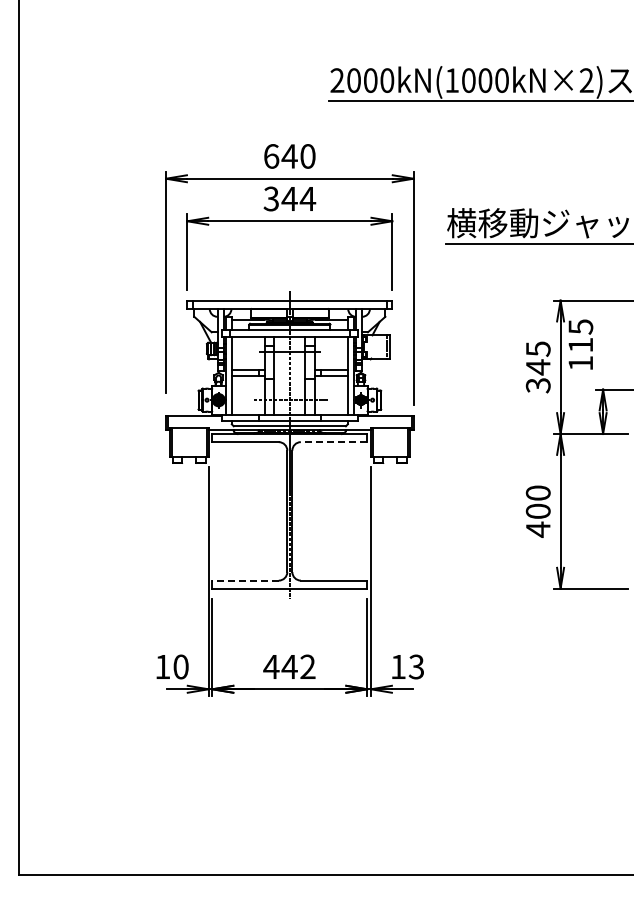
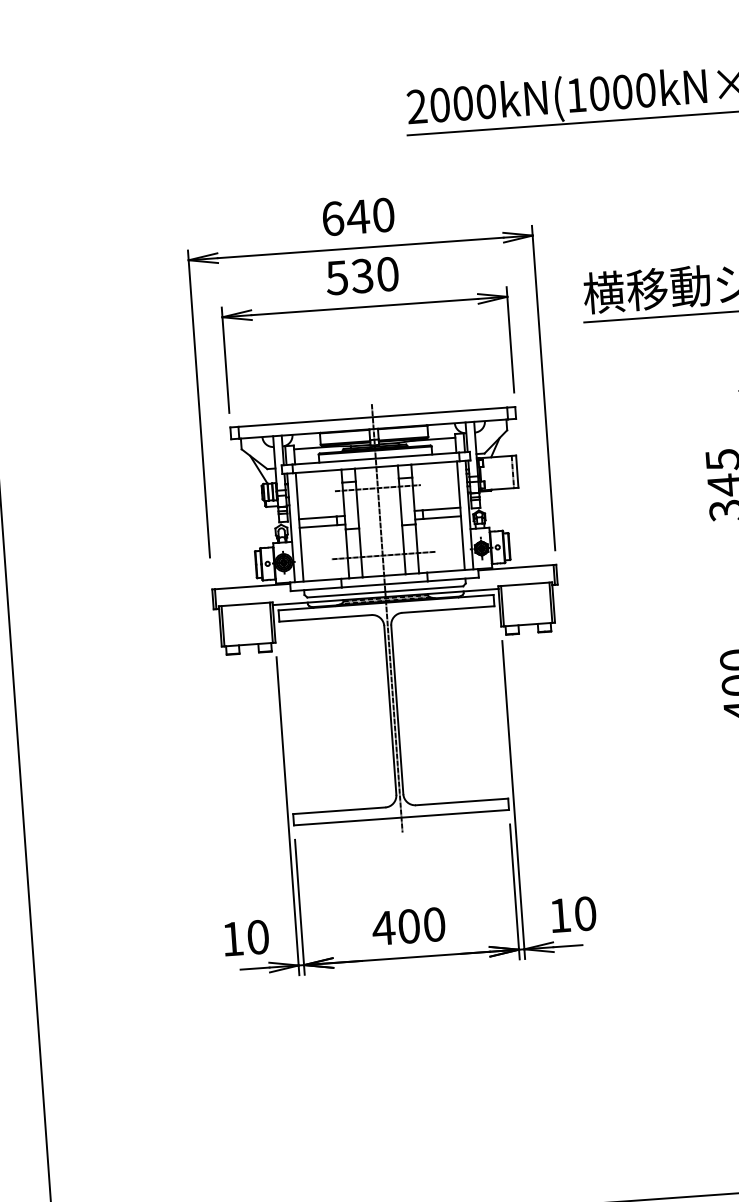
text: (289, 198) -> (362, 275), 344 -> 530
line: (333, 442) -> (447, 610), dashed -> solid
line: (245, 580) -> (339, 810), dashed -> solid
text: (298, 666) -> (421, 924), 442 -> 400
text: (416, 666) -> (585, 913), 13 -> 10

